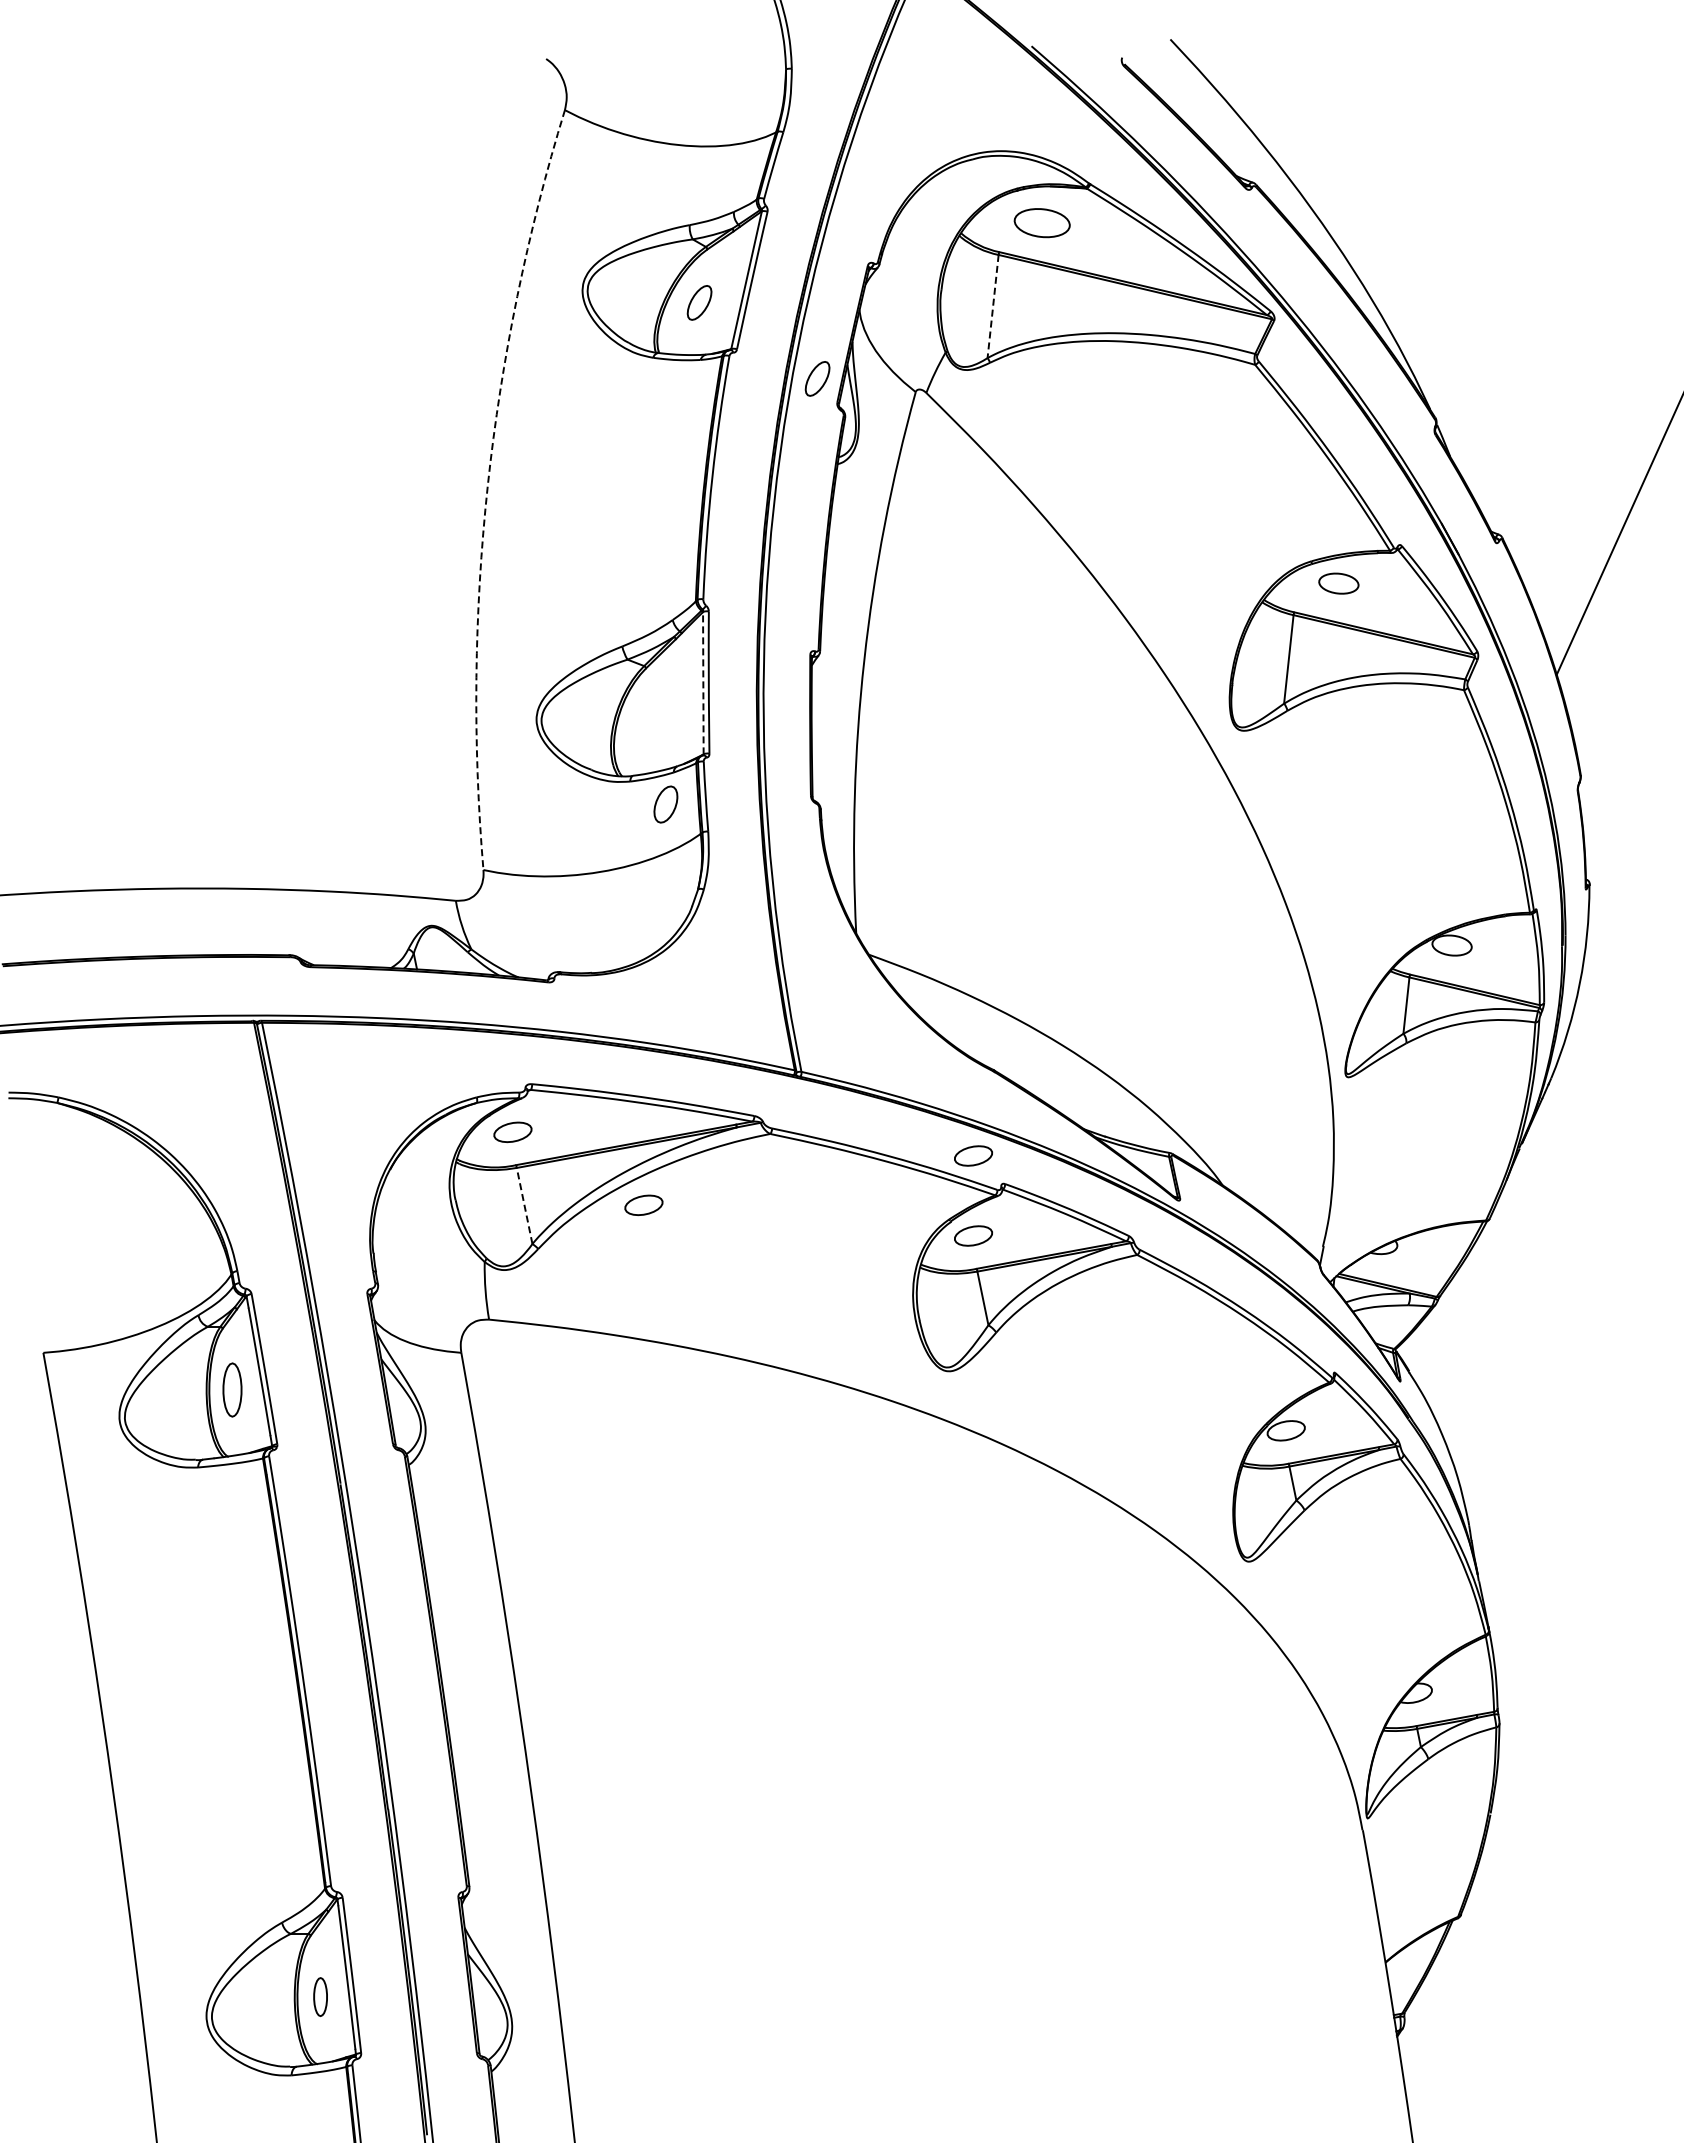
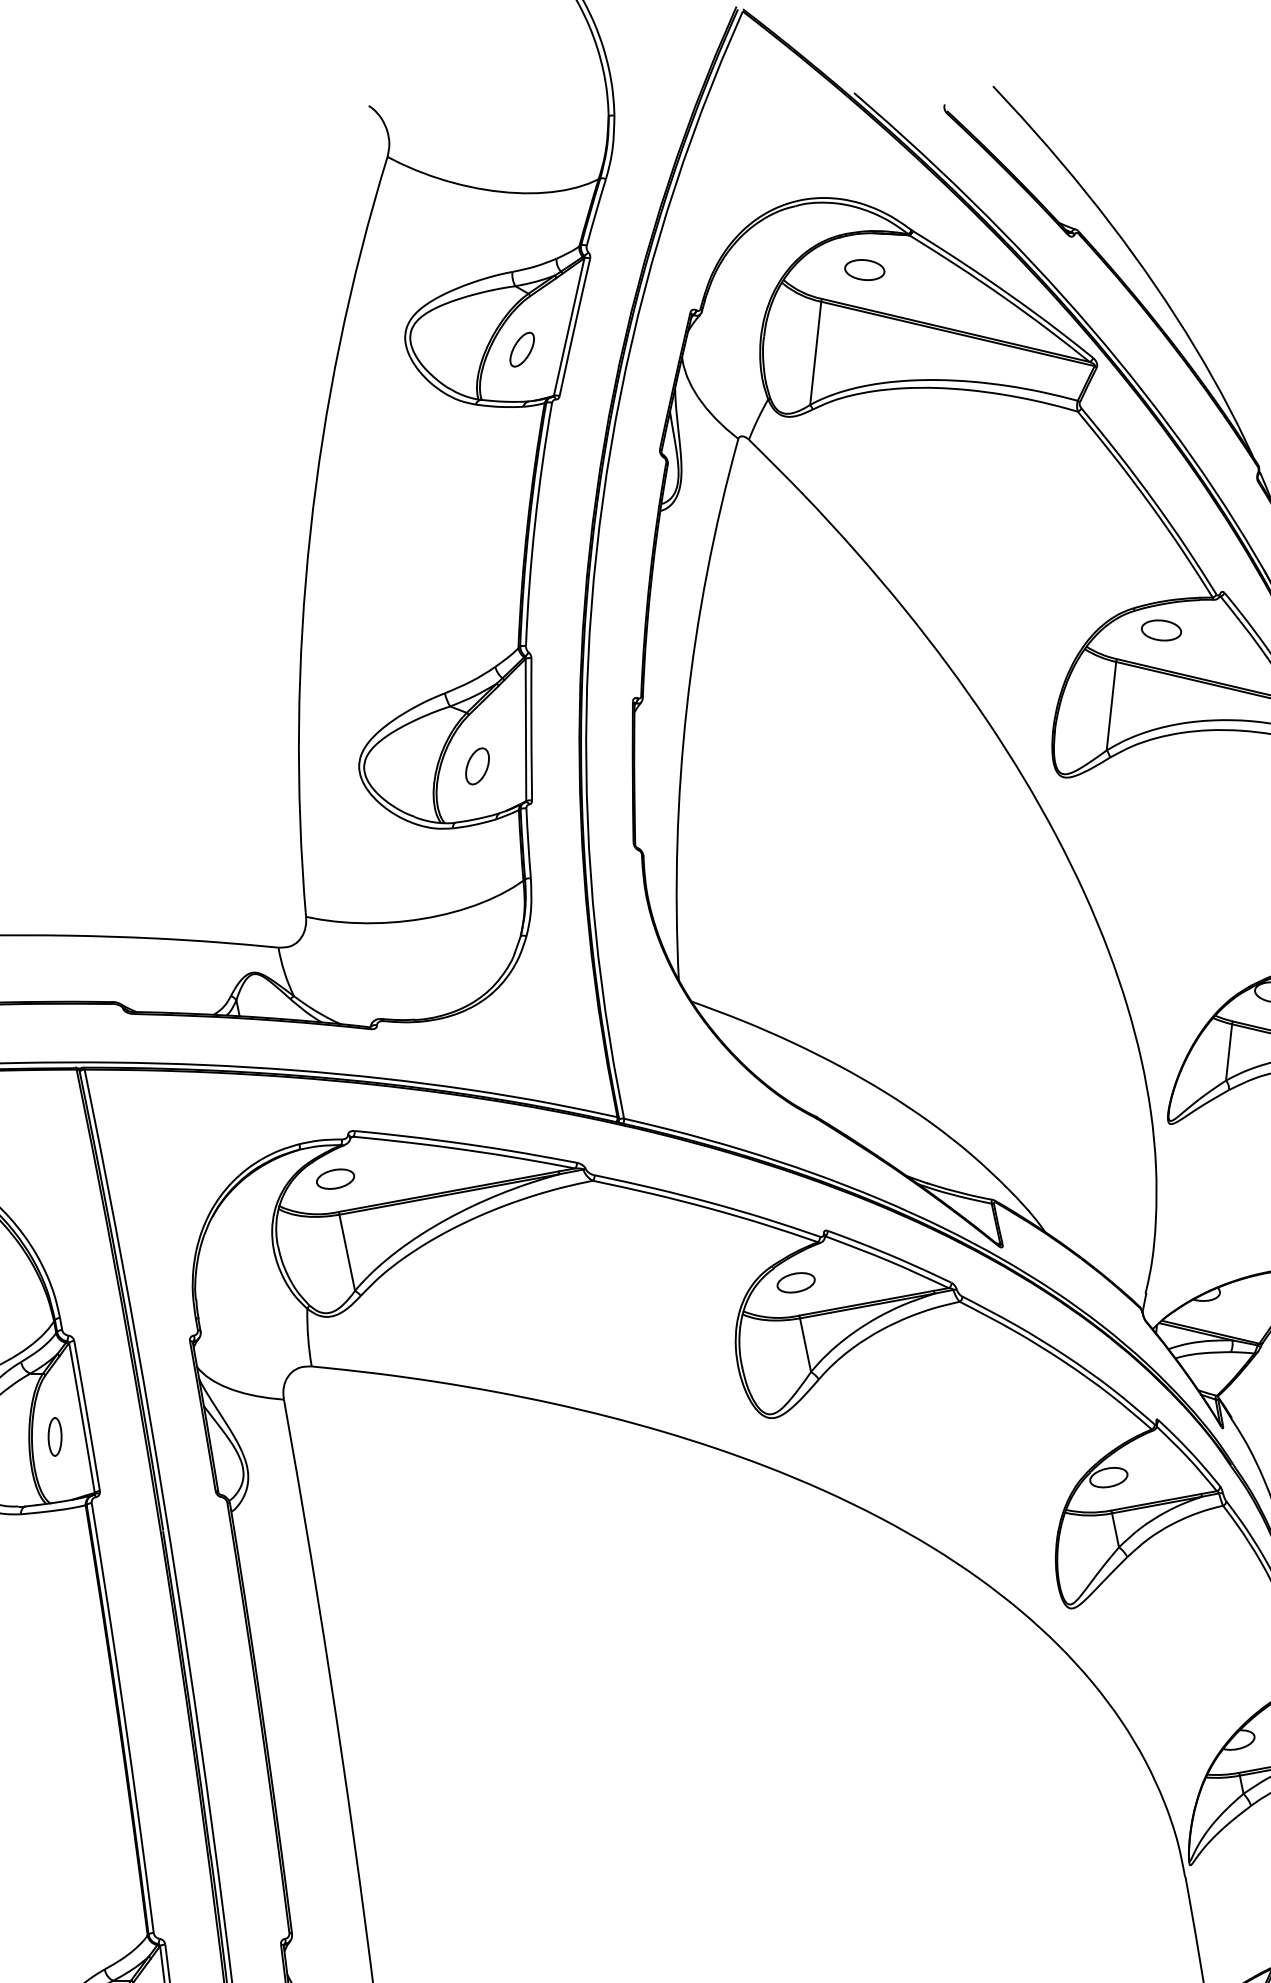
part: (1041, 223) -> (864, 270), size x0.71
line: (993, 306) -> (816, 353), dashed -> solid
part: (817, 378) -> (640, 425), removed
arc: (487, 486) -> (310, 533), dashed -> solid
line: (703, 682) -> (526, 729), dashed -> solid
part: (665, 804) -> (477, 766), moved
part: (973, 1155) -> (796, 1202), removed
line: (524, 1205) -> (347, 1252), dashed -> solid
part: (643, 1205) -> (466, 1252), removed
part: (232, 1390) -> (55, 1437), size x0.71

